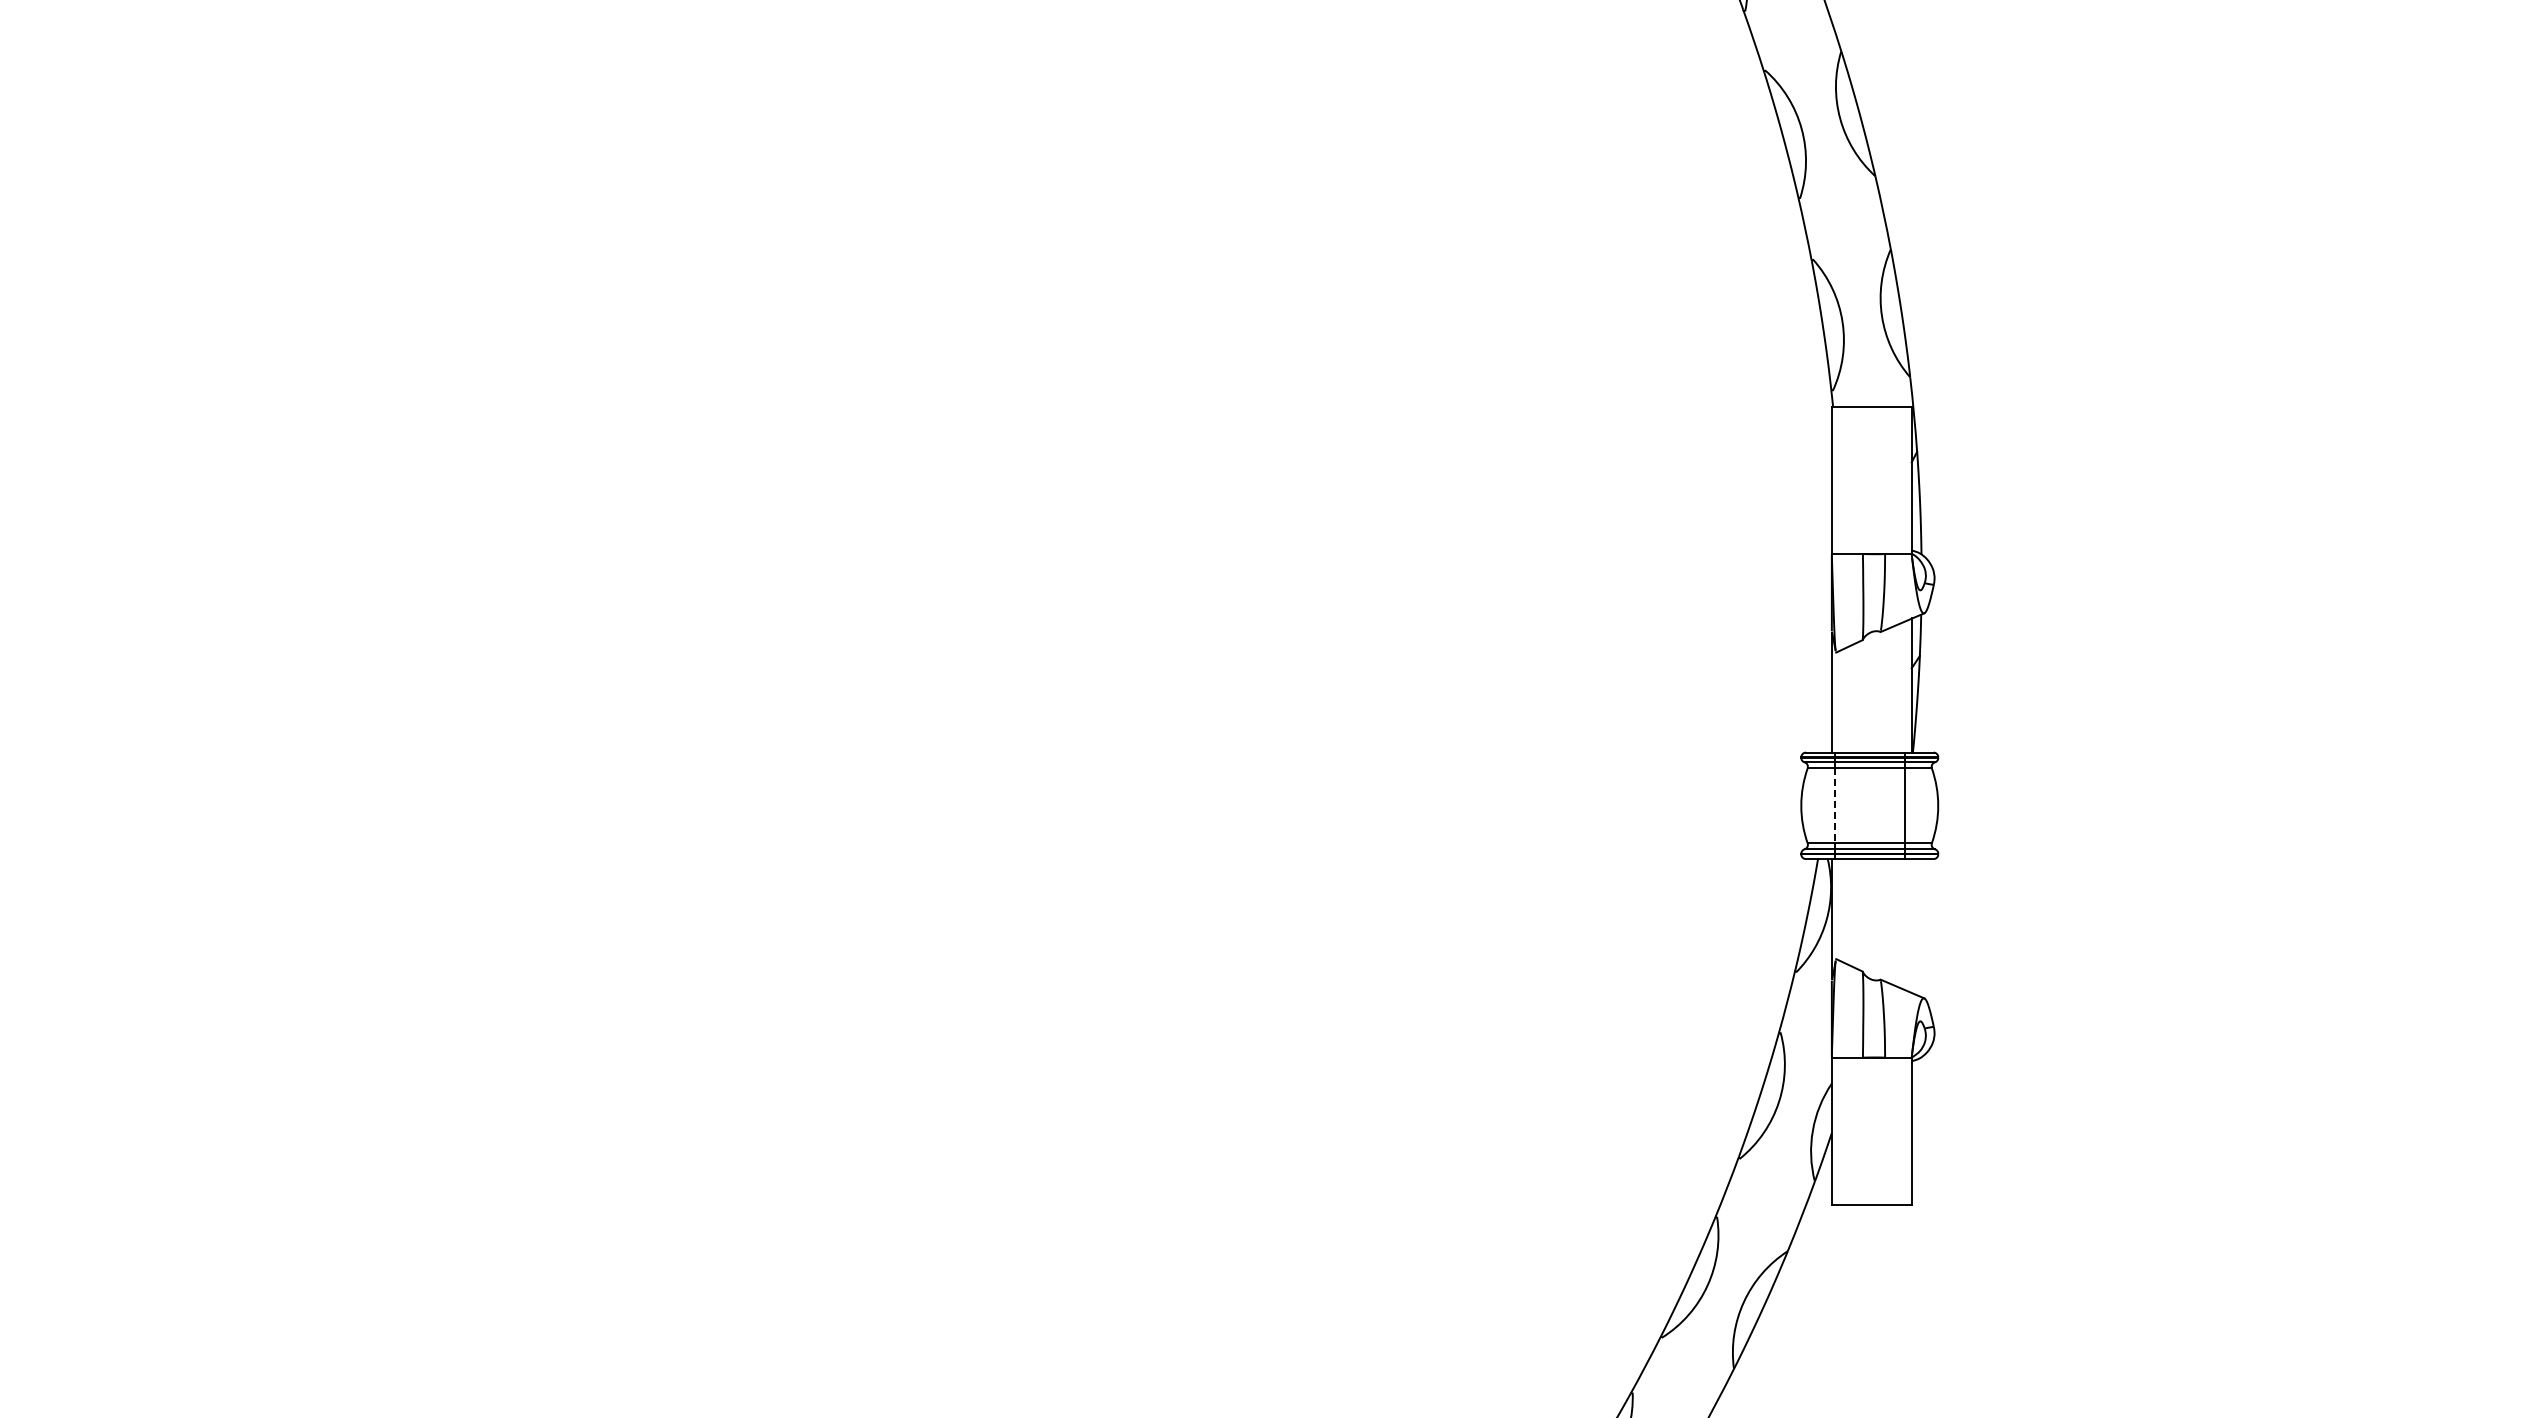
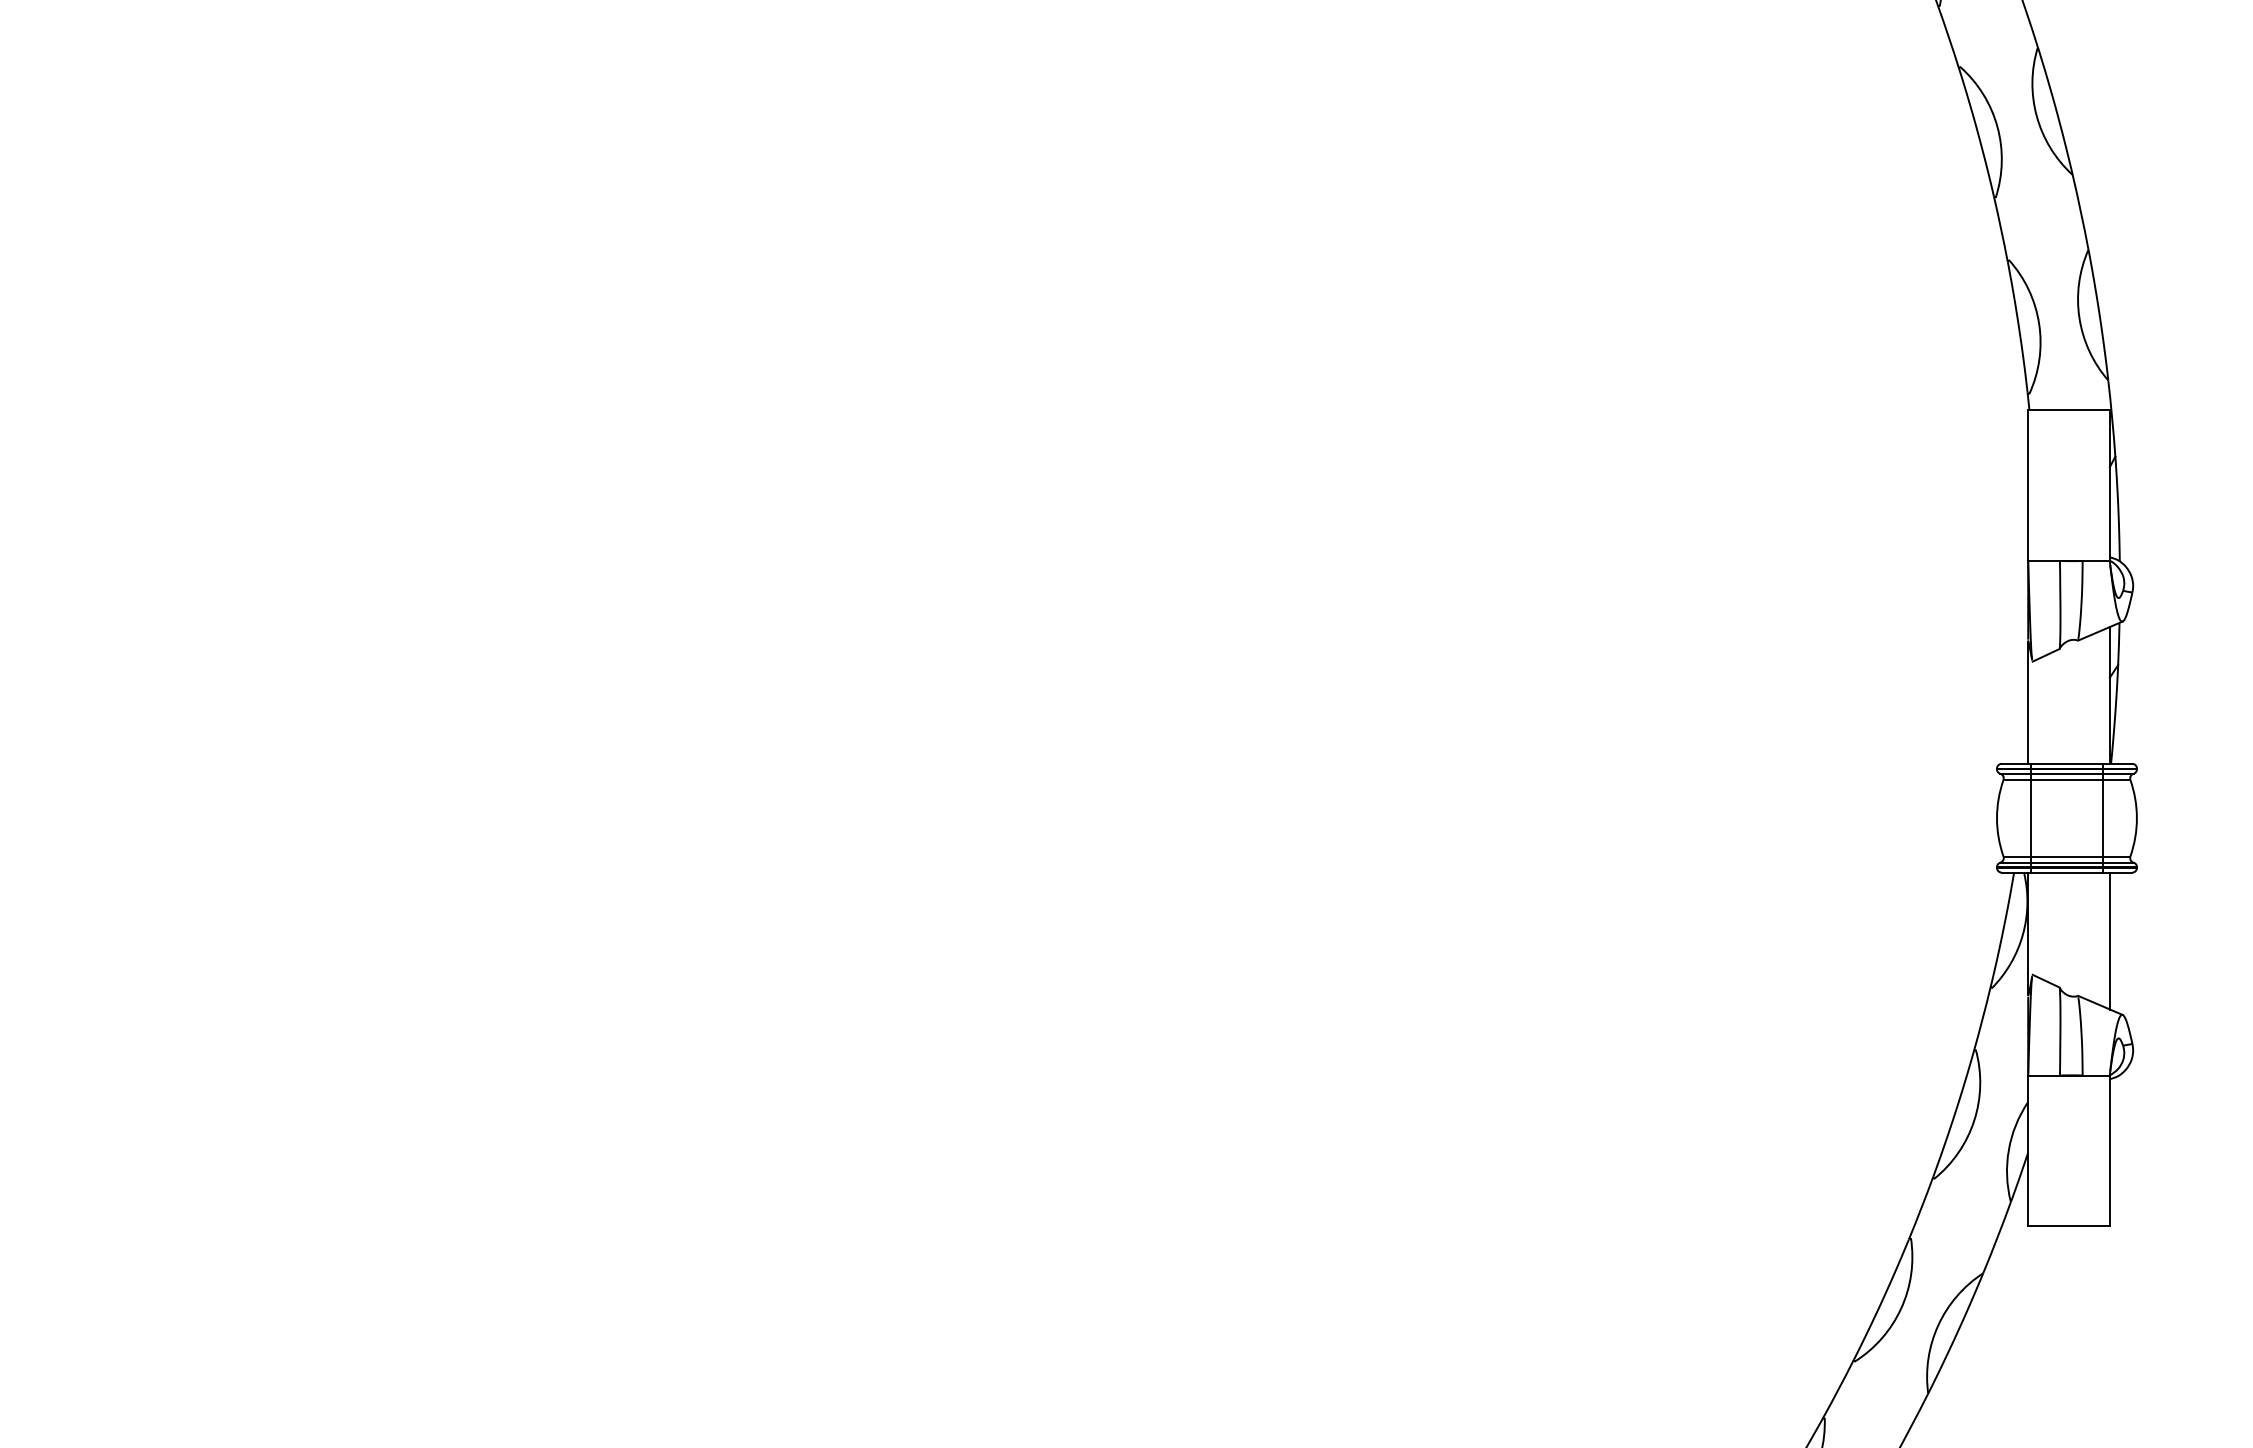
line: (1834, 806) -> (2030, 818), dashed -> solid
line: (1911, 926) -> (2109, 941), added

